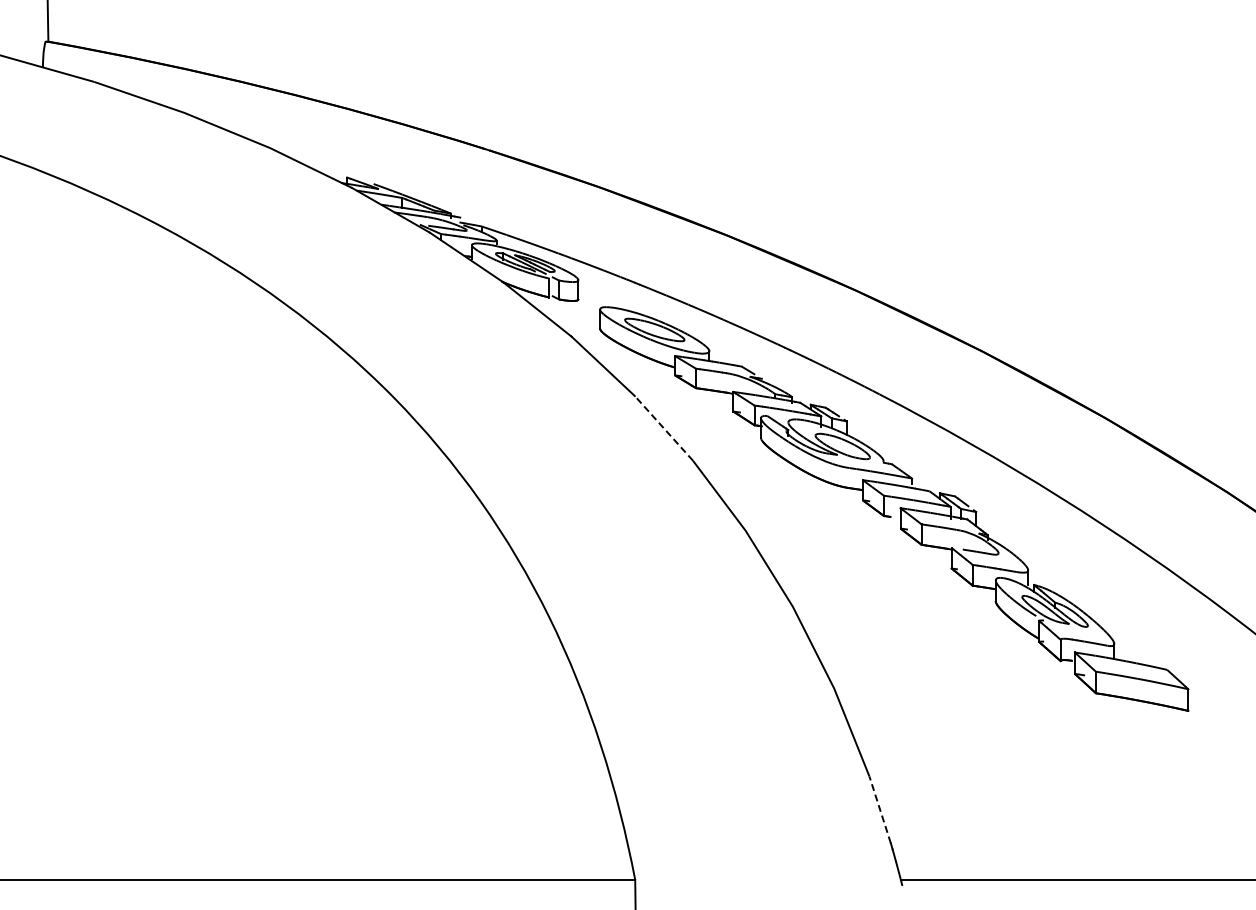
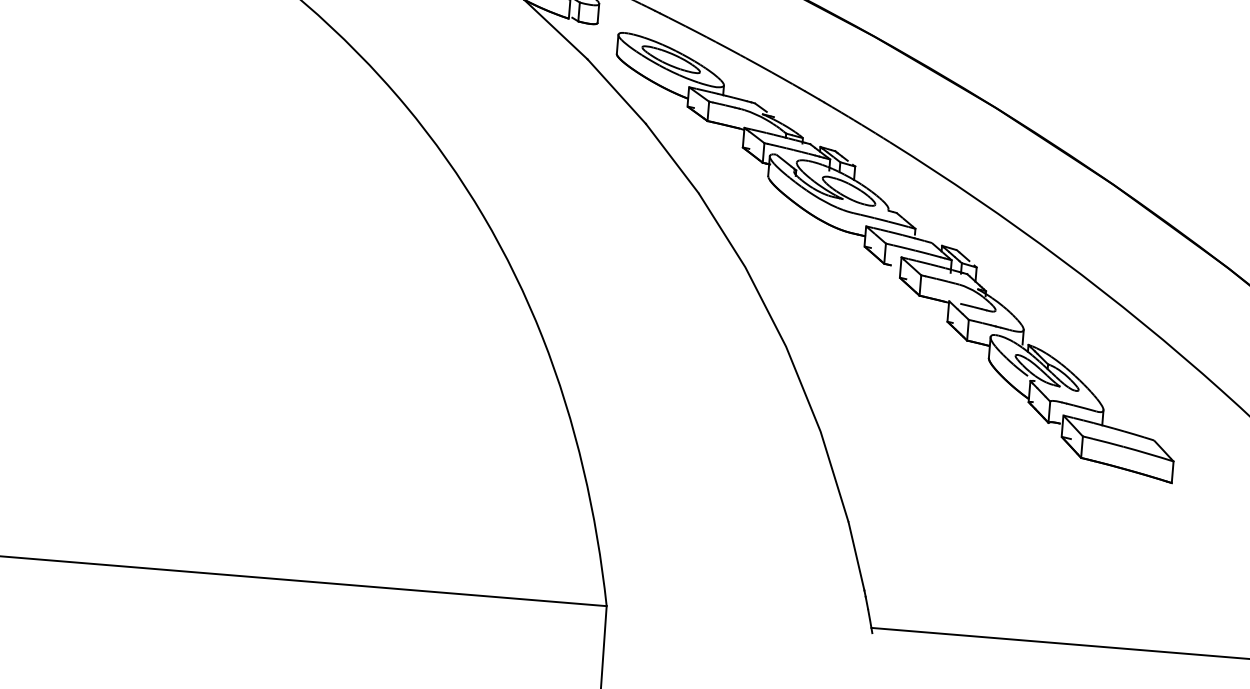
line: (663, 428) -> (671, 158), dashed -> solid
line: (880, 809) -> (856, 556), dashed -> solid

